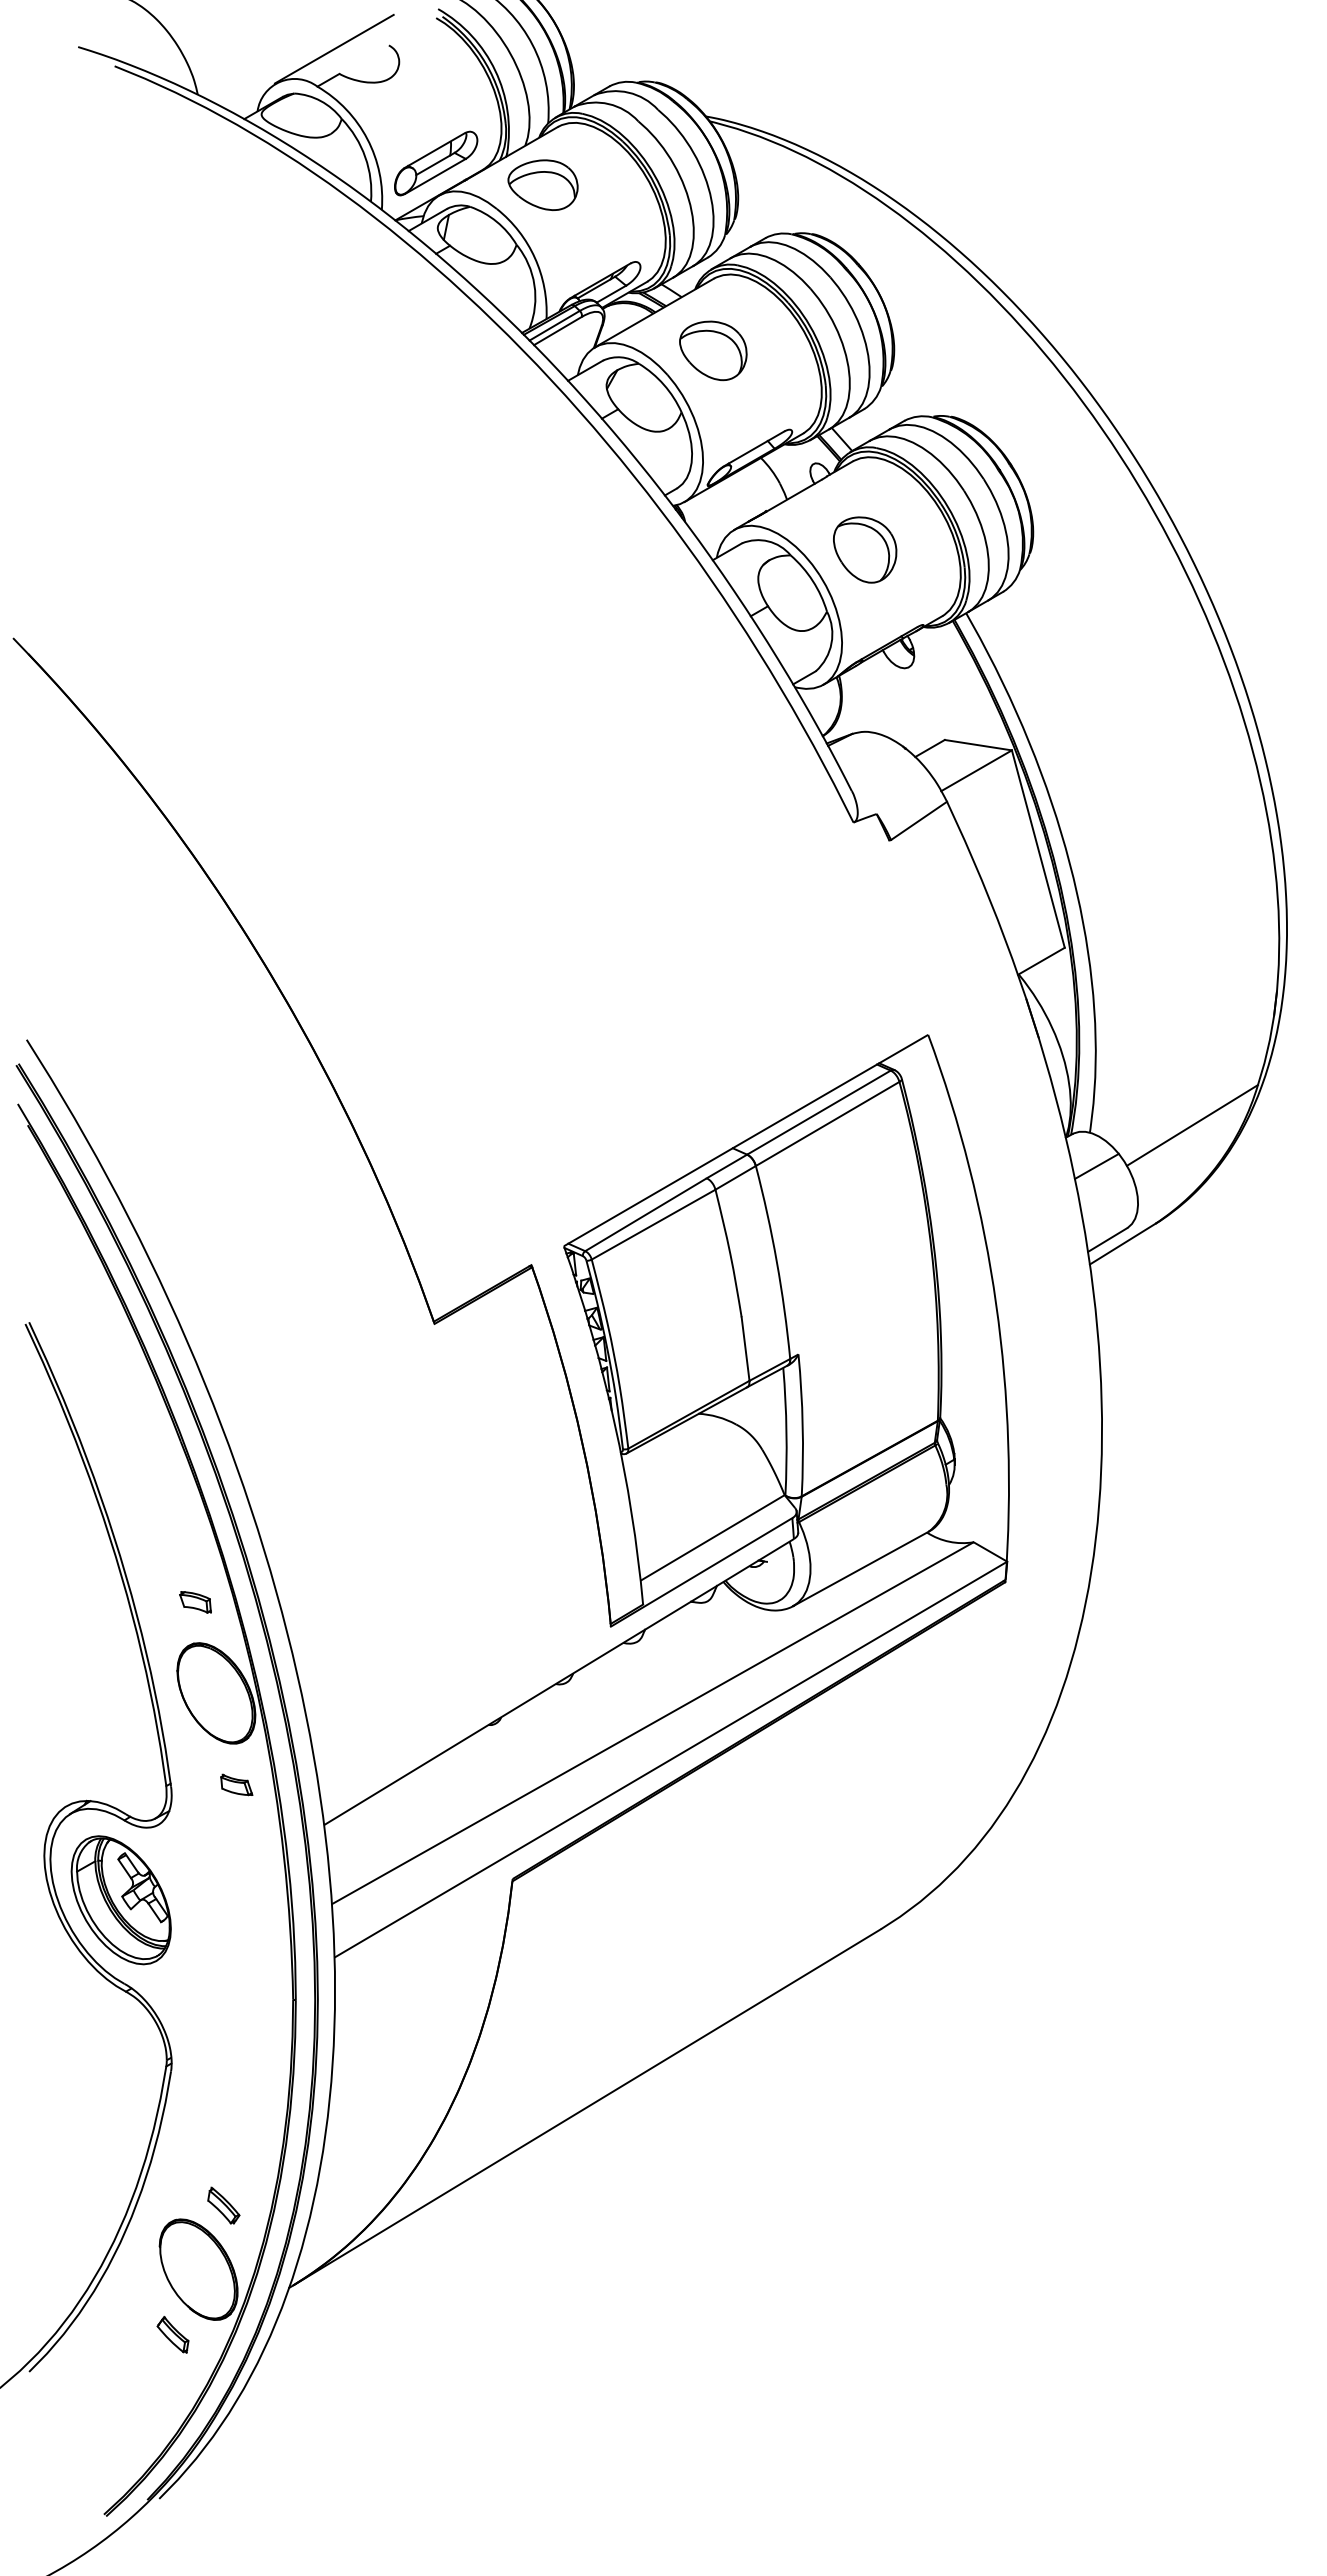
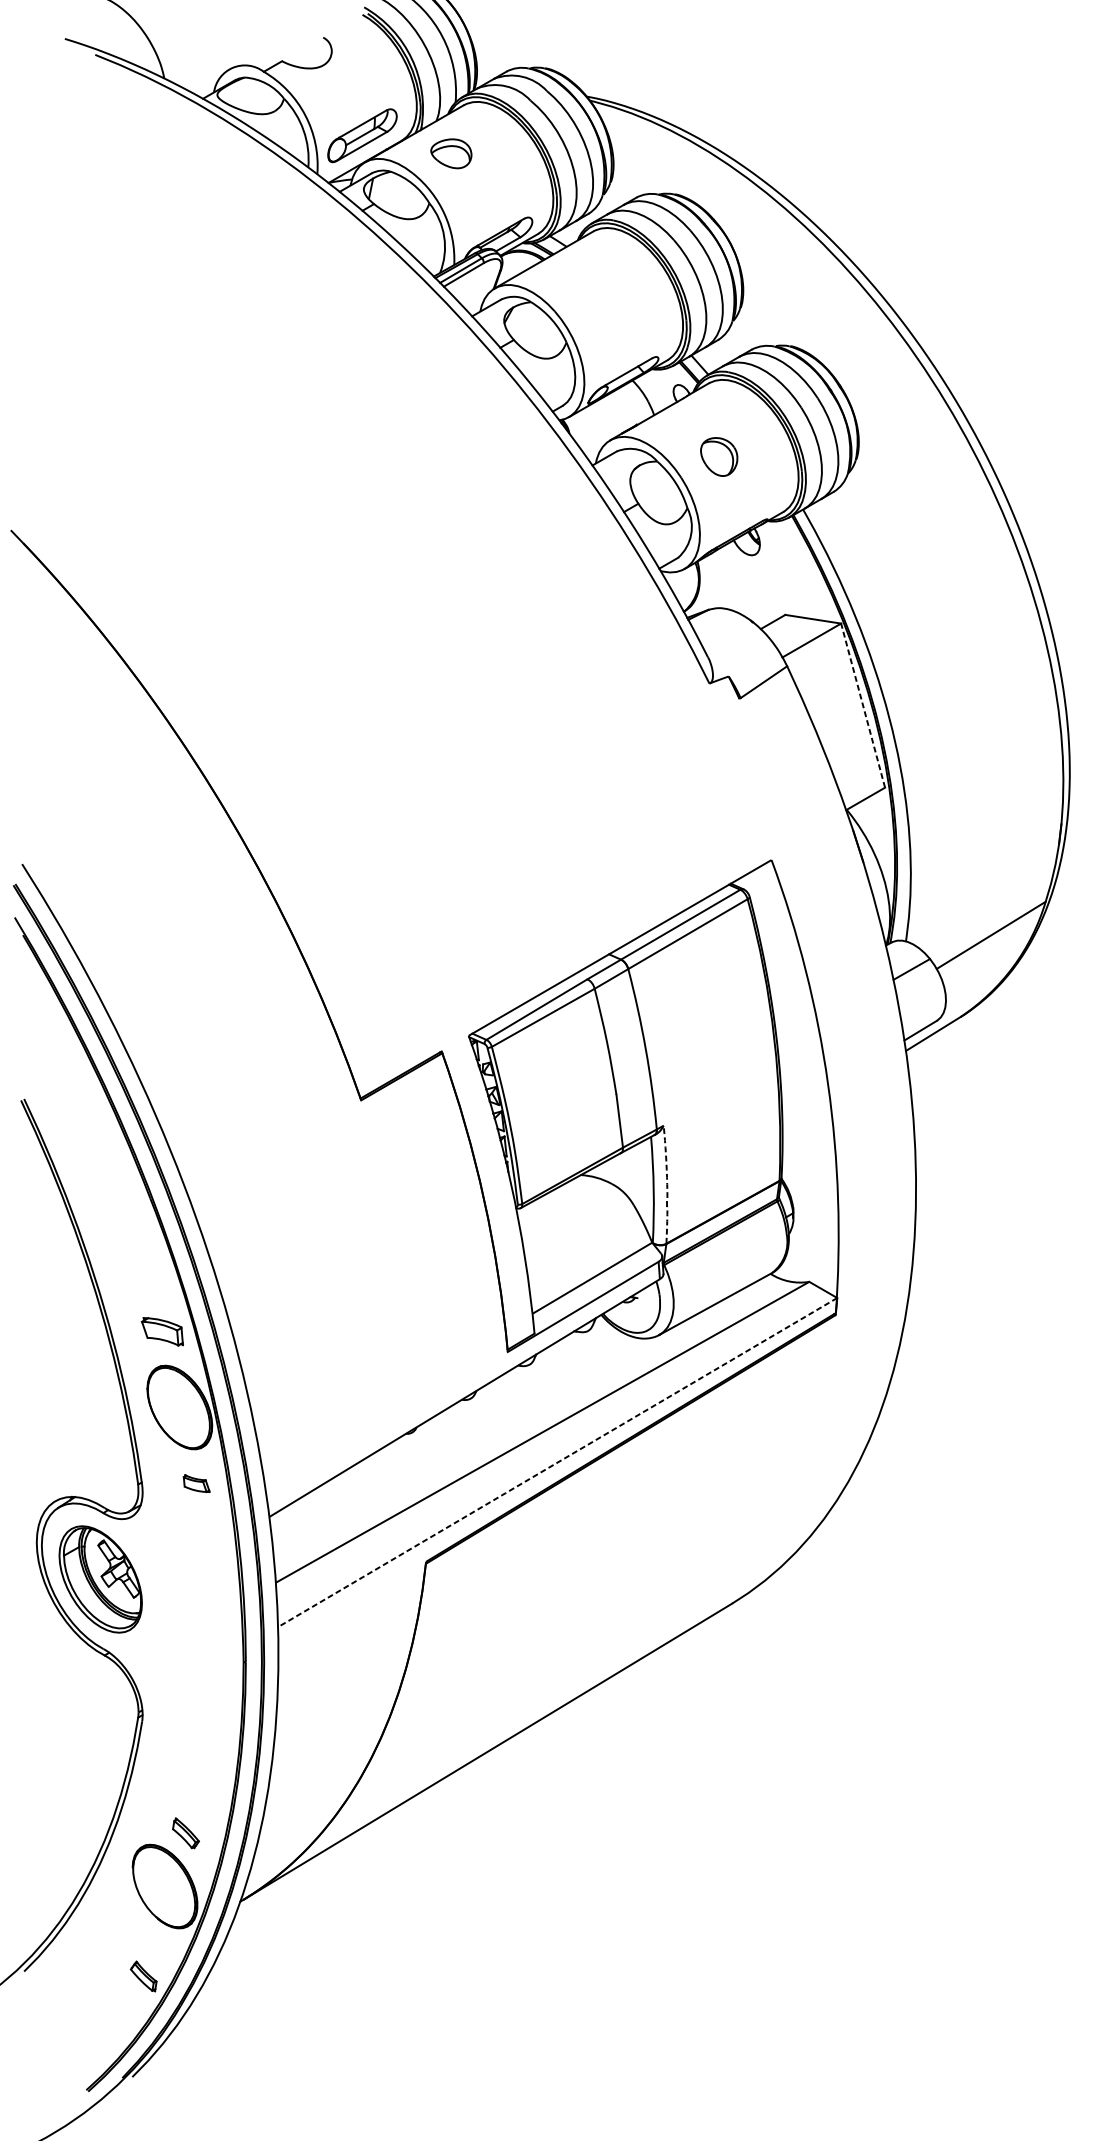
line: (333, 48) -> (277, 40), removed
part: (542, 185) -> (450, 153), size x0.7
part: (713, 350) -> (593, 291), removed
part: (865, 549) -> (719, 456), size x0.7
line: (1038, 848) -> (863, 705), solid -> dashed
arc: (802, 1425) -> (667, 1184), solid -> dashed
part: (195, 1602) -> (162, 1331), size x1.6
line: (669, 1760) -> (556, 1463), solid -> dashed
part: (172, 2334) -> (143, 1976), moved

